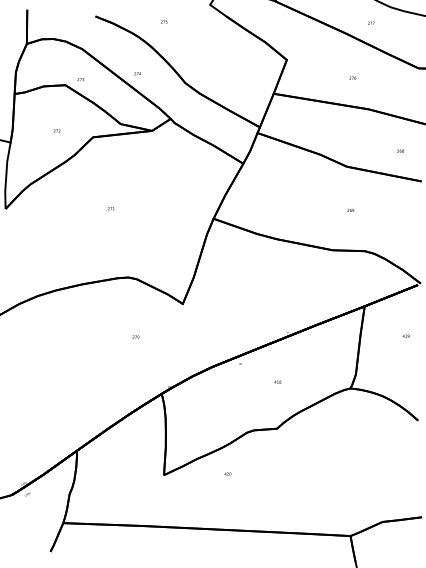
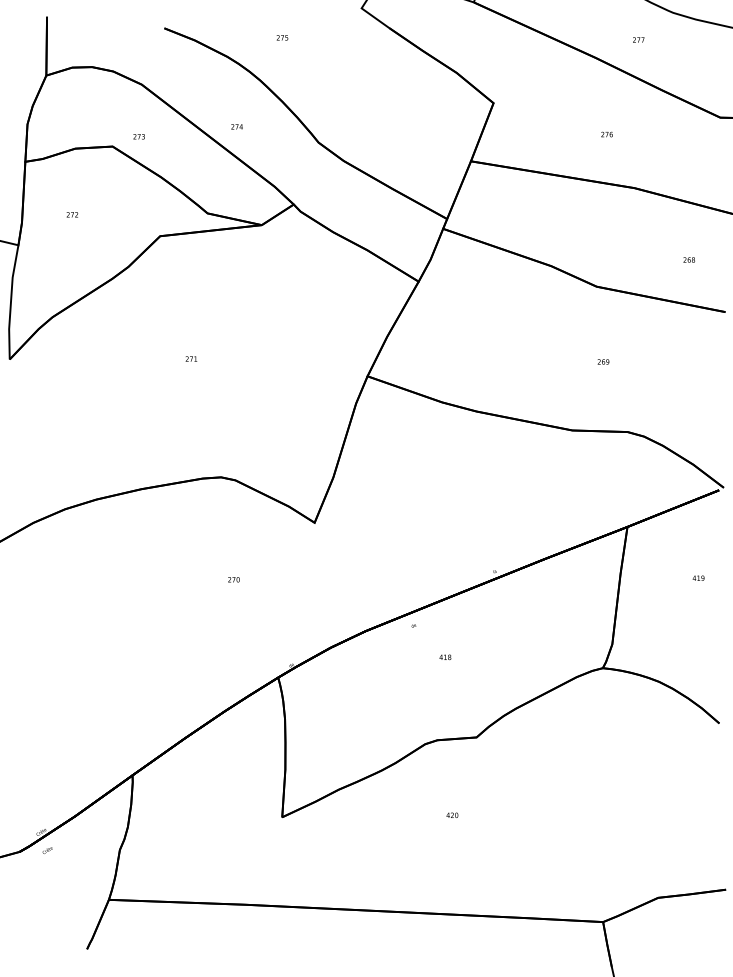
text: (56, 130) -> (71, 214), moved
text: (277, 381) -> (444, 656), moved
text: (227, 473) -> (451, 814), moved

